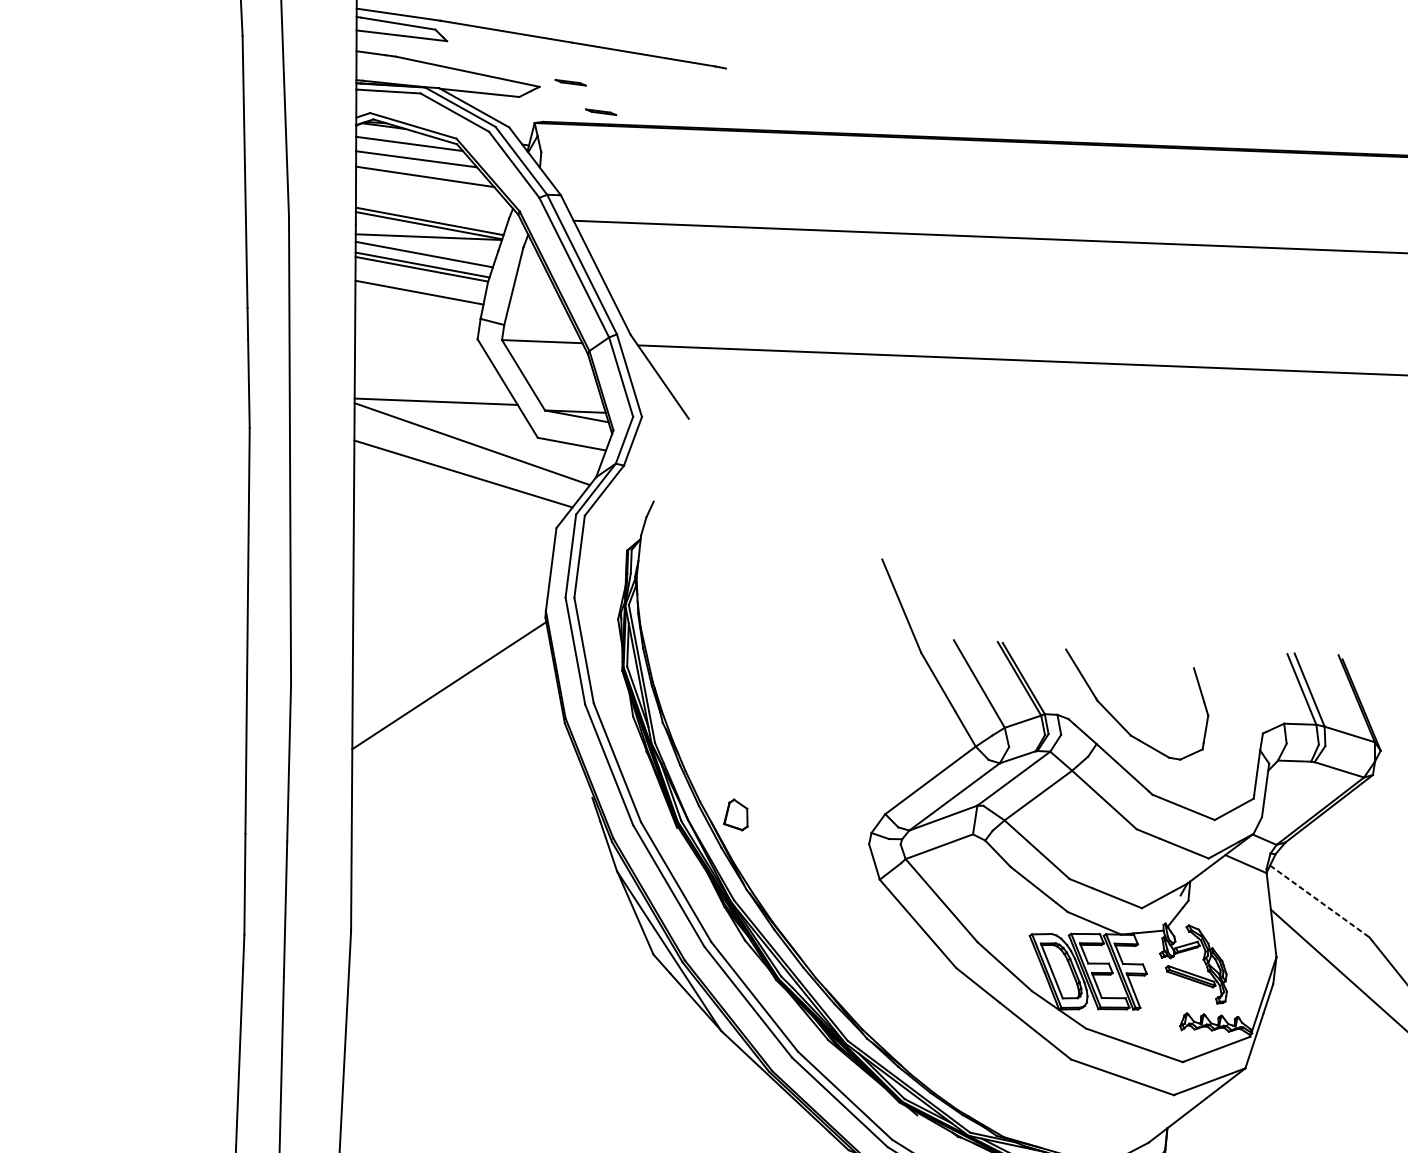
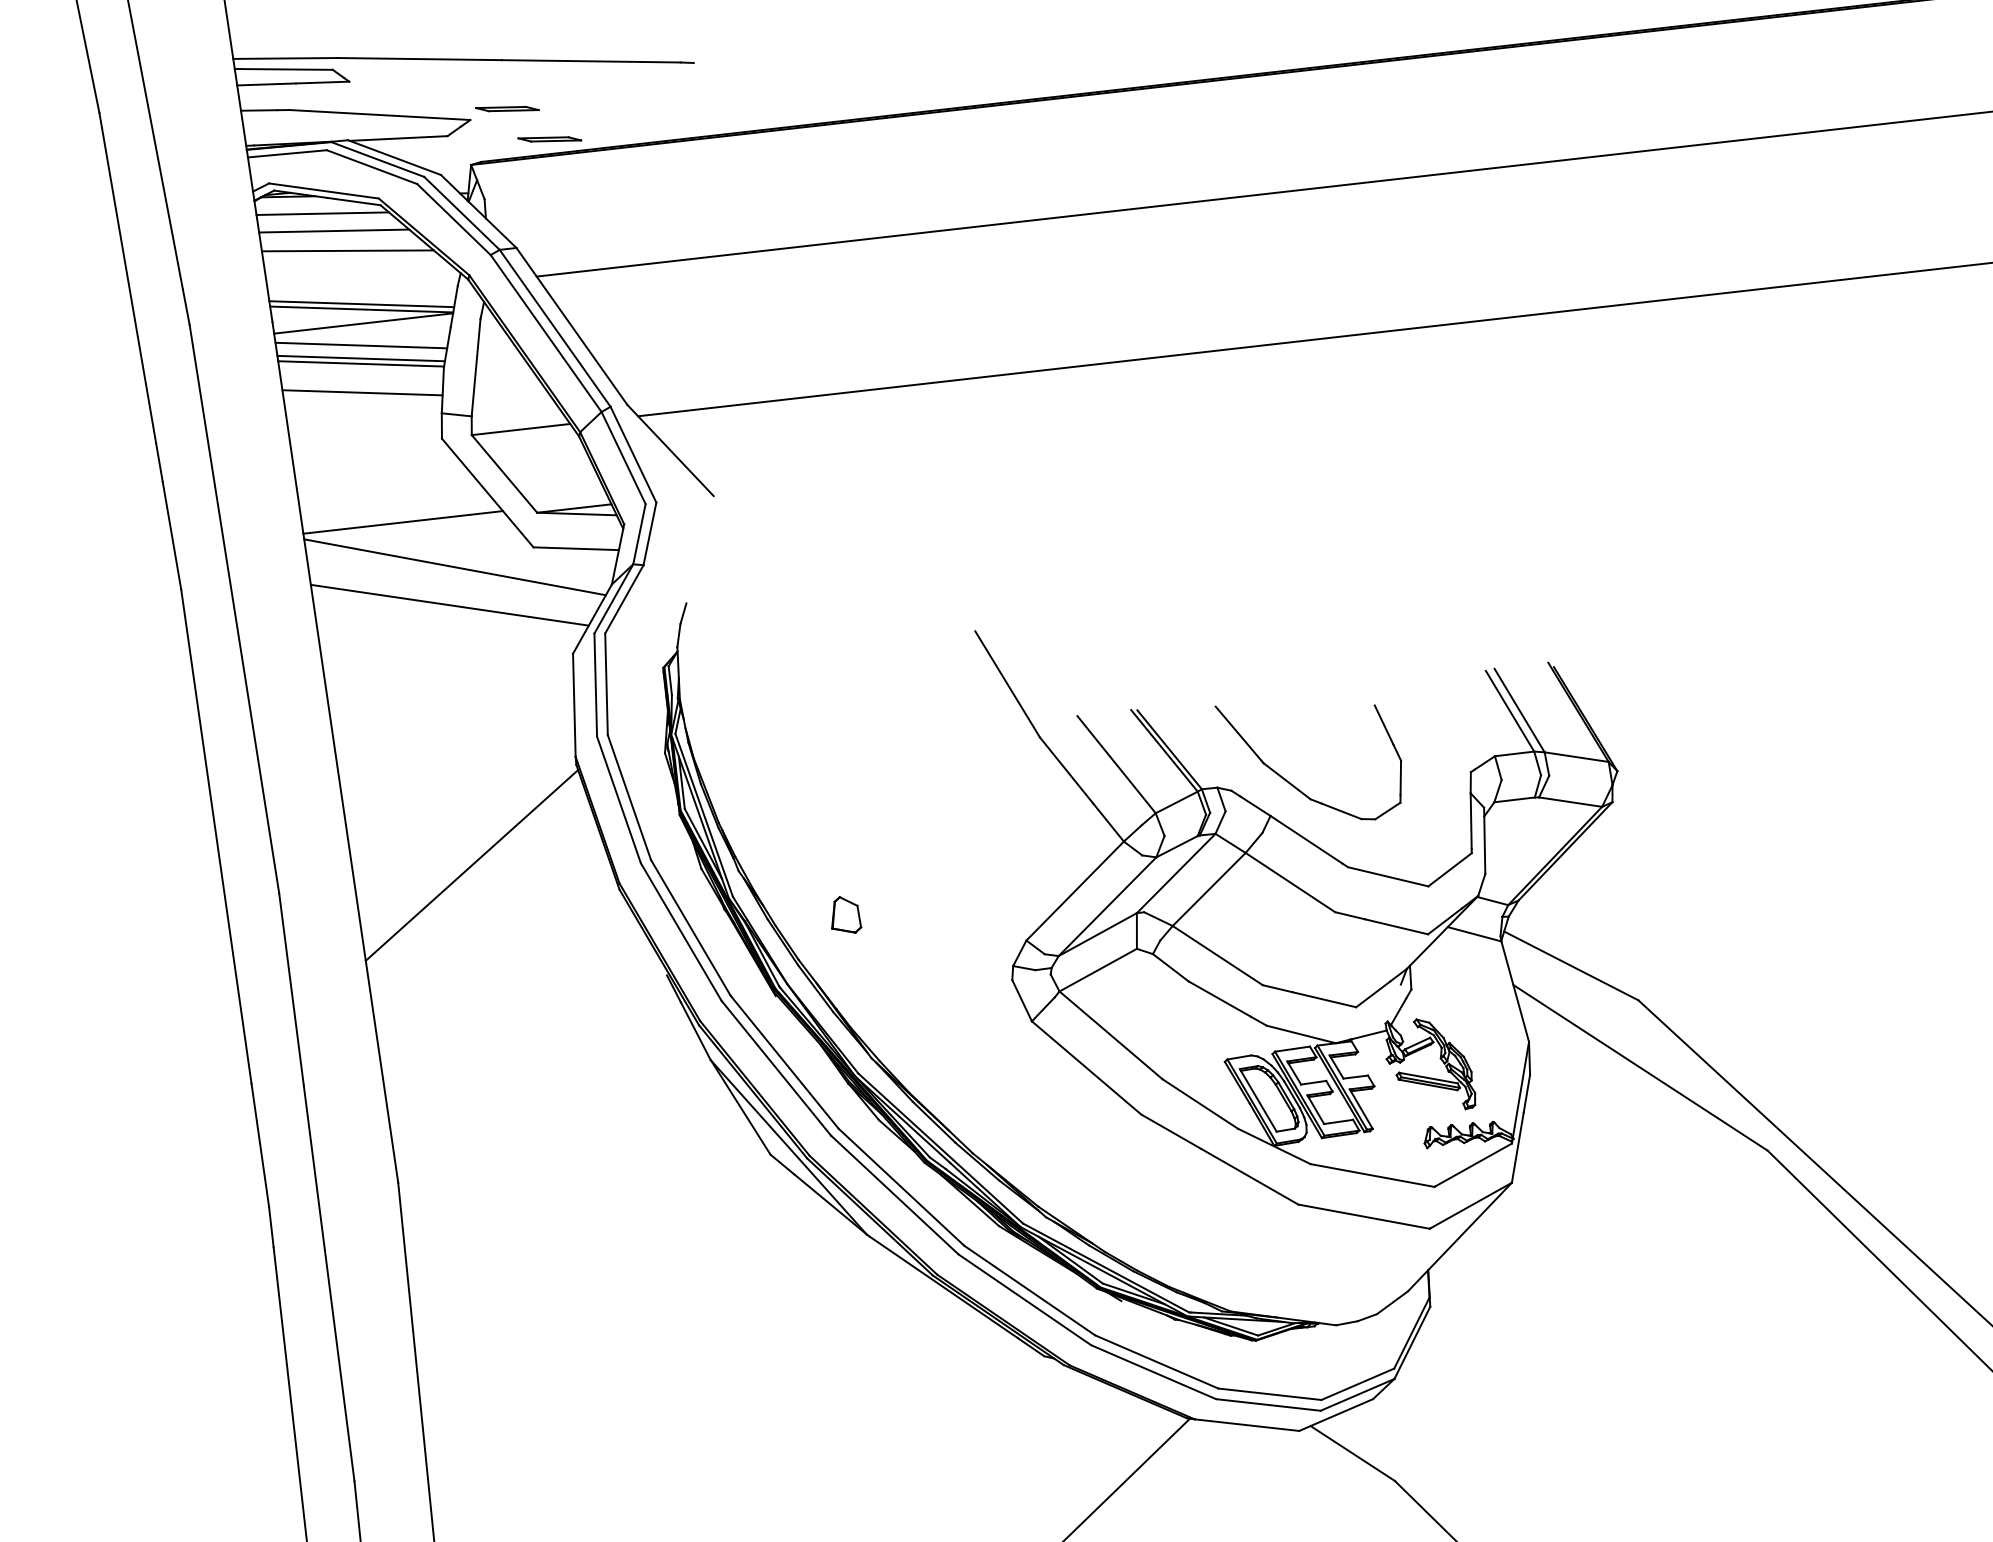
part: (570, 82) -> (507, 109), size x1.67
part: (600, 112) -> (549, 139), size x1.67
part: (737, 814) -> (846, 914), moved
line: (1319, 901) -> (1571, 966), dashed -> solid

